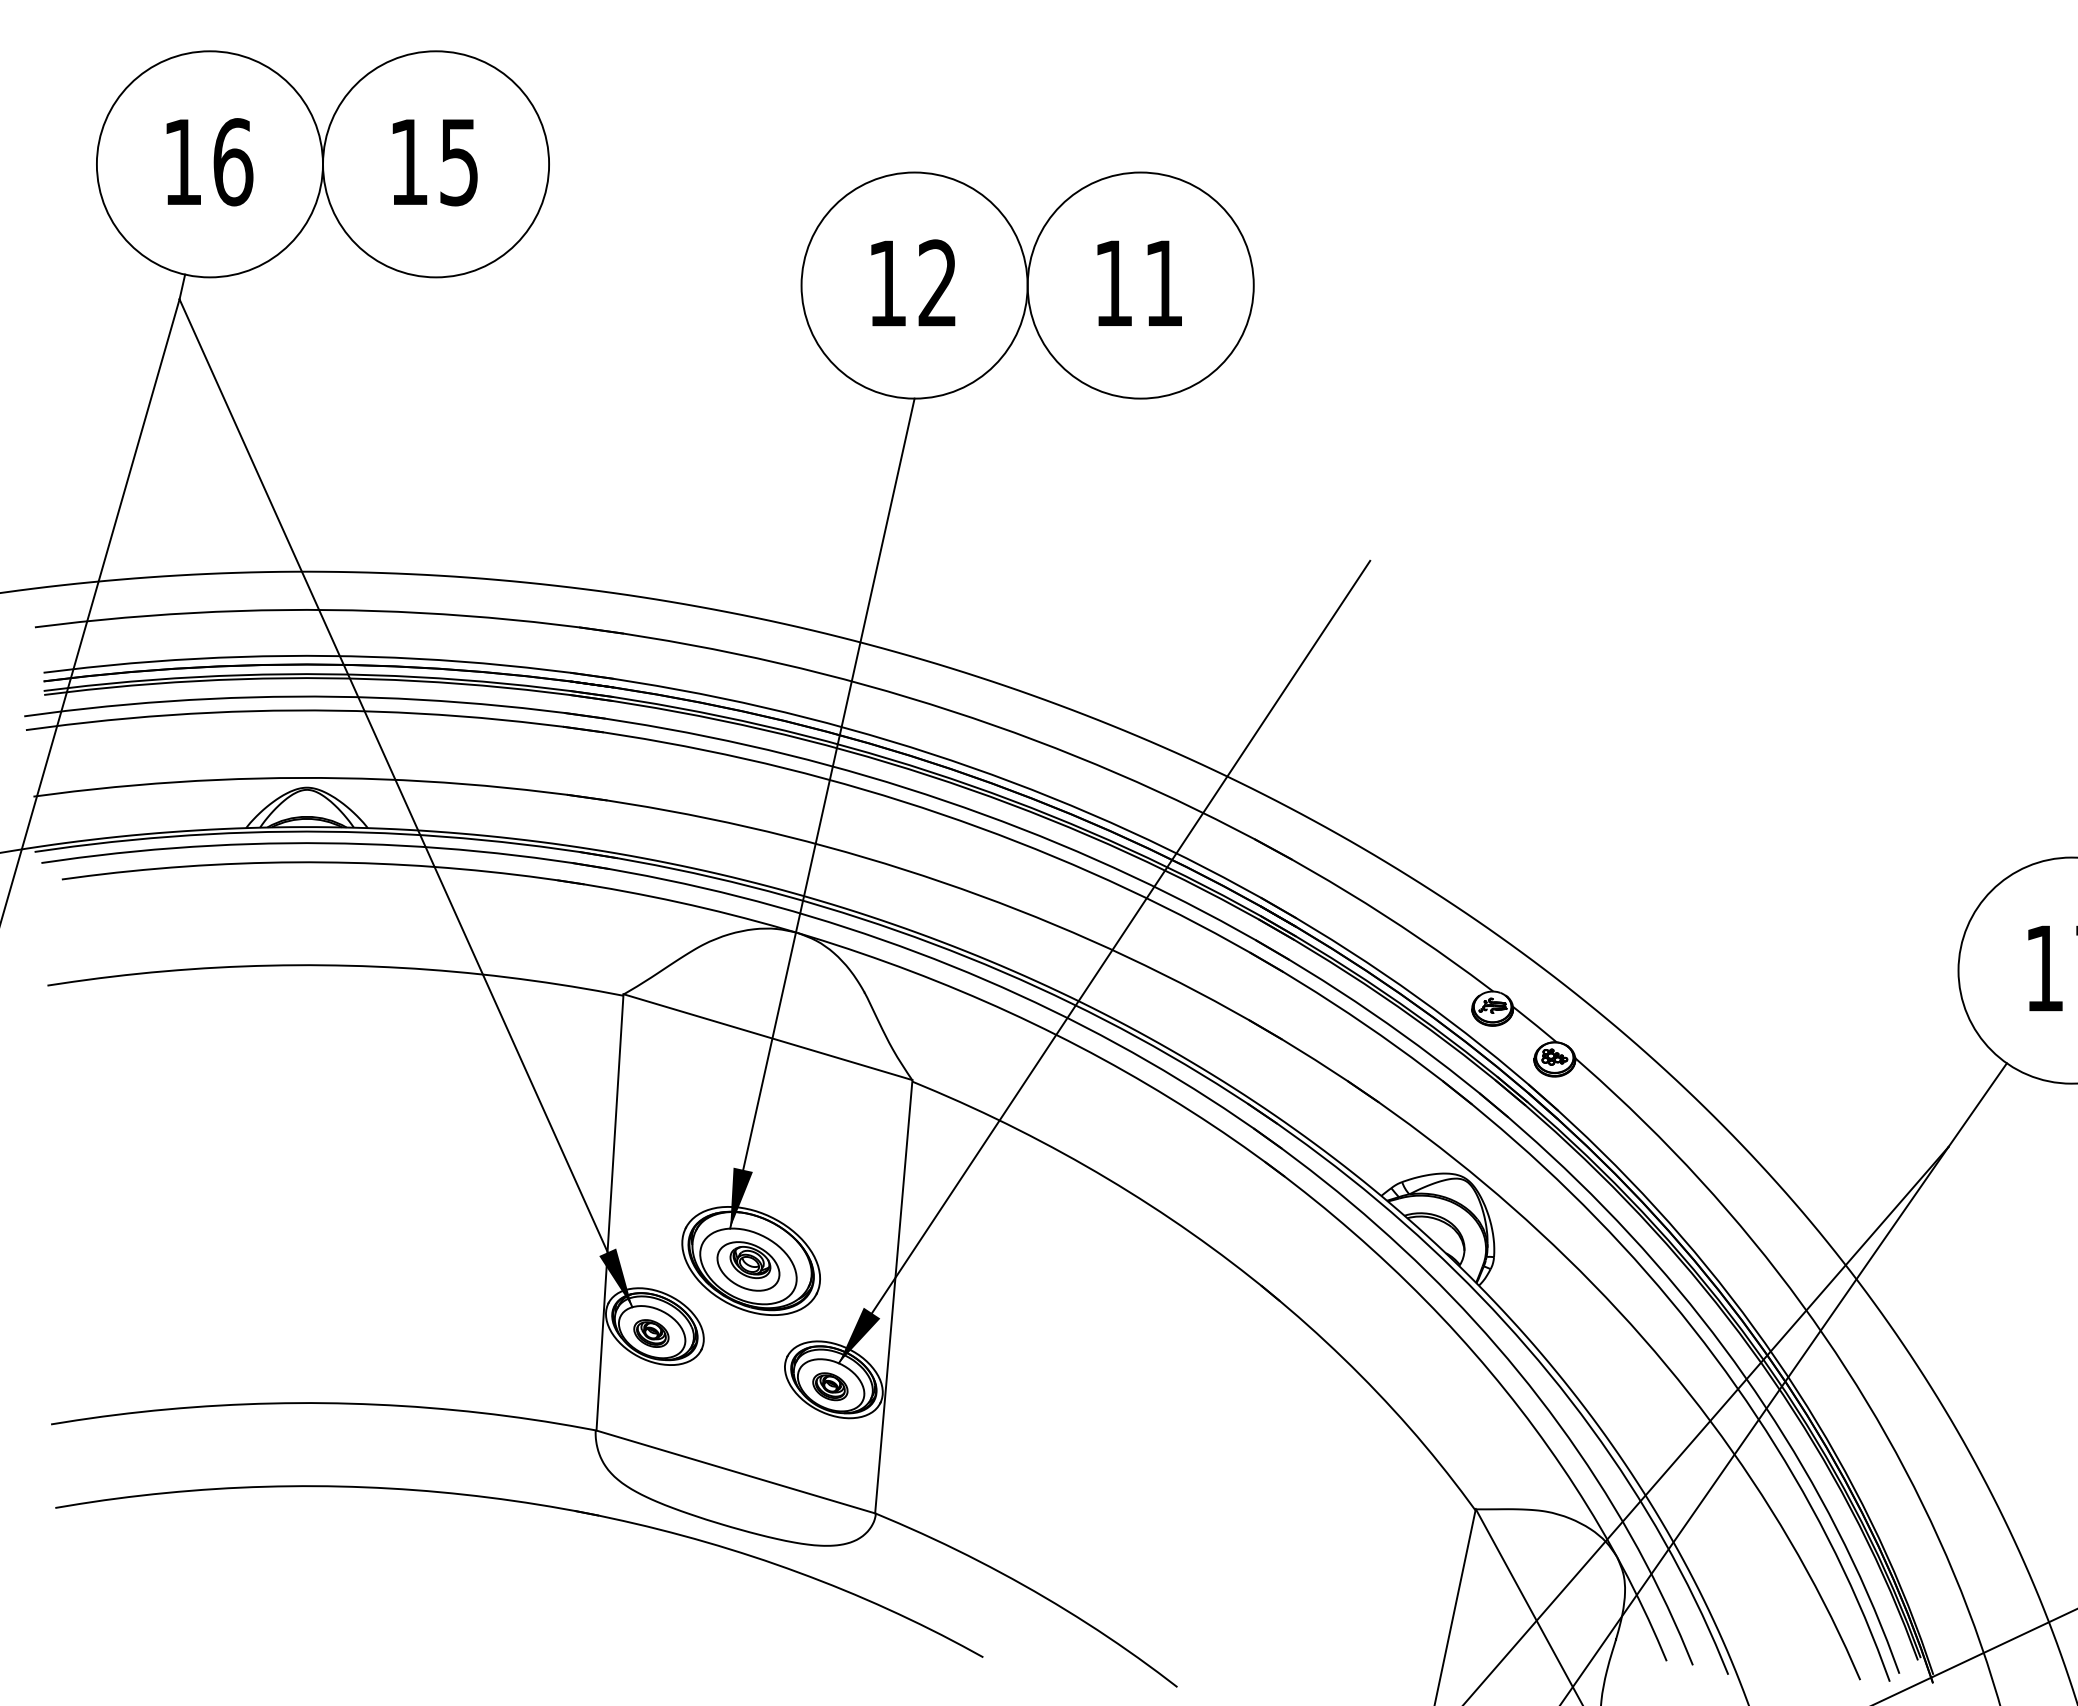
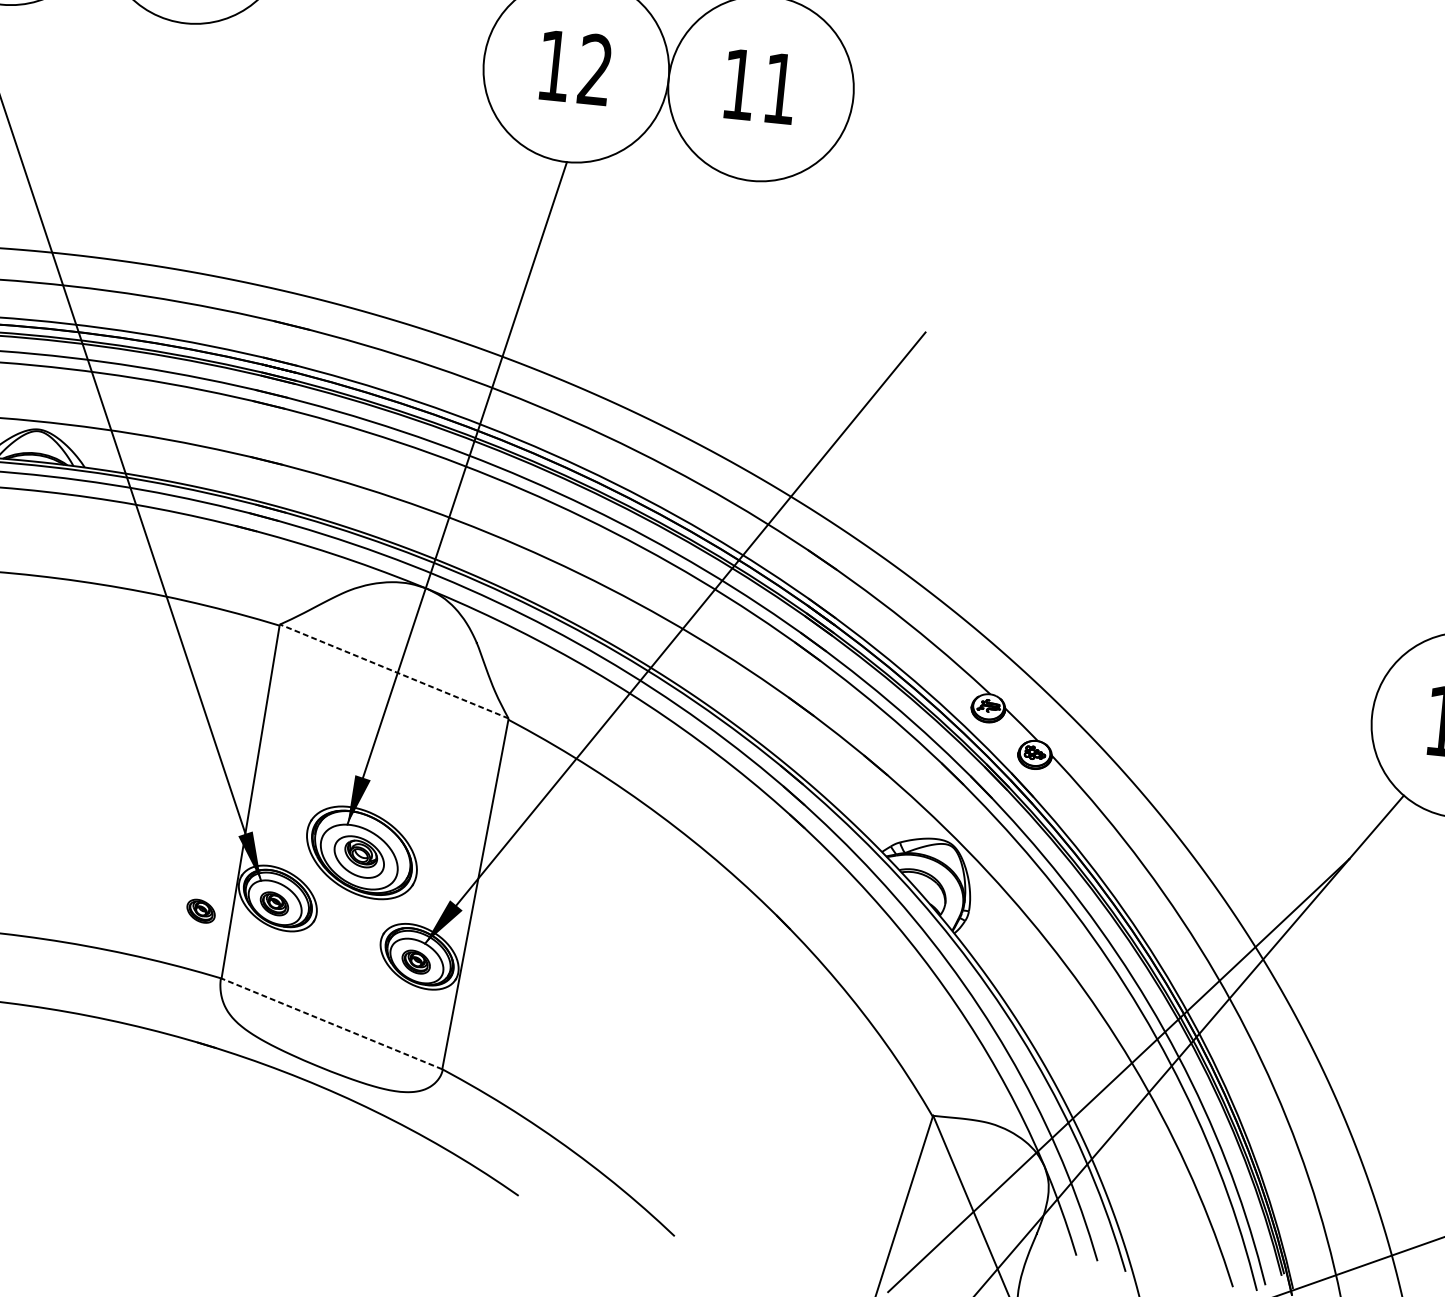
line: (767, 1037) -> (393, 671), solid -> dashed
part: (563, 1351) -> (201, 911), added
line: (735, 1471) -> (331, 1023), solid -> dashed

